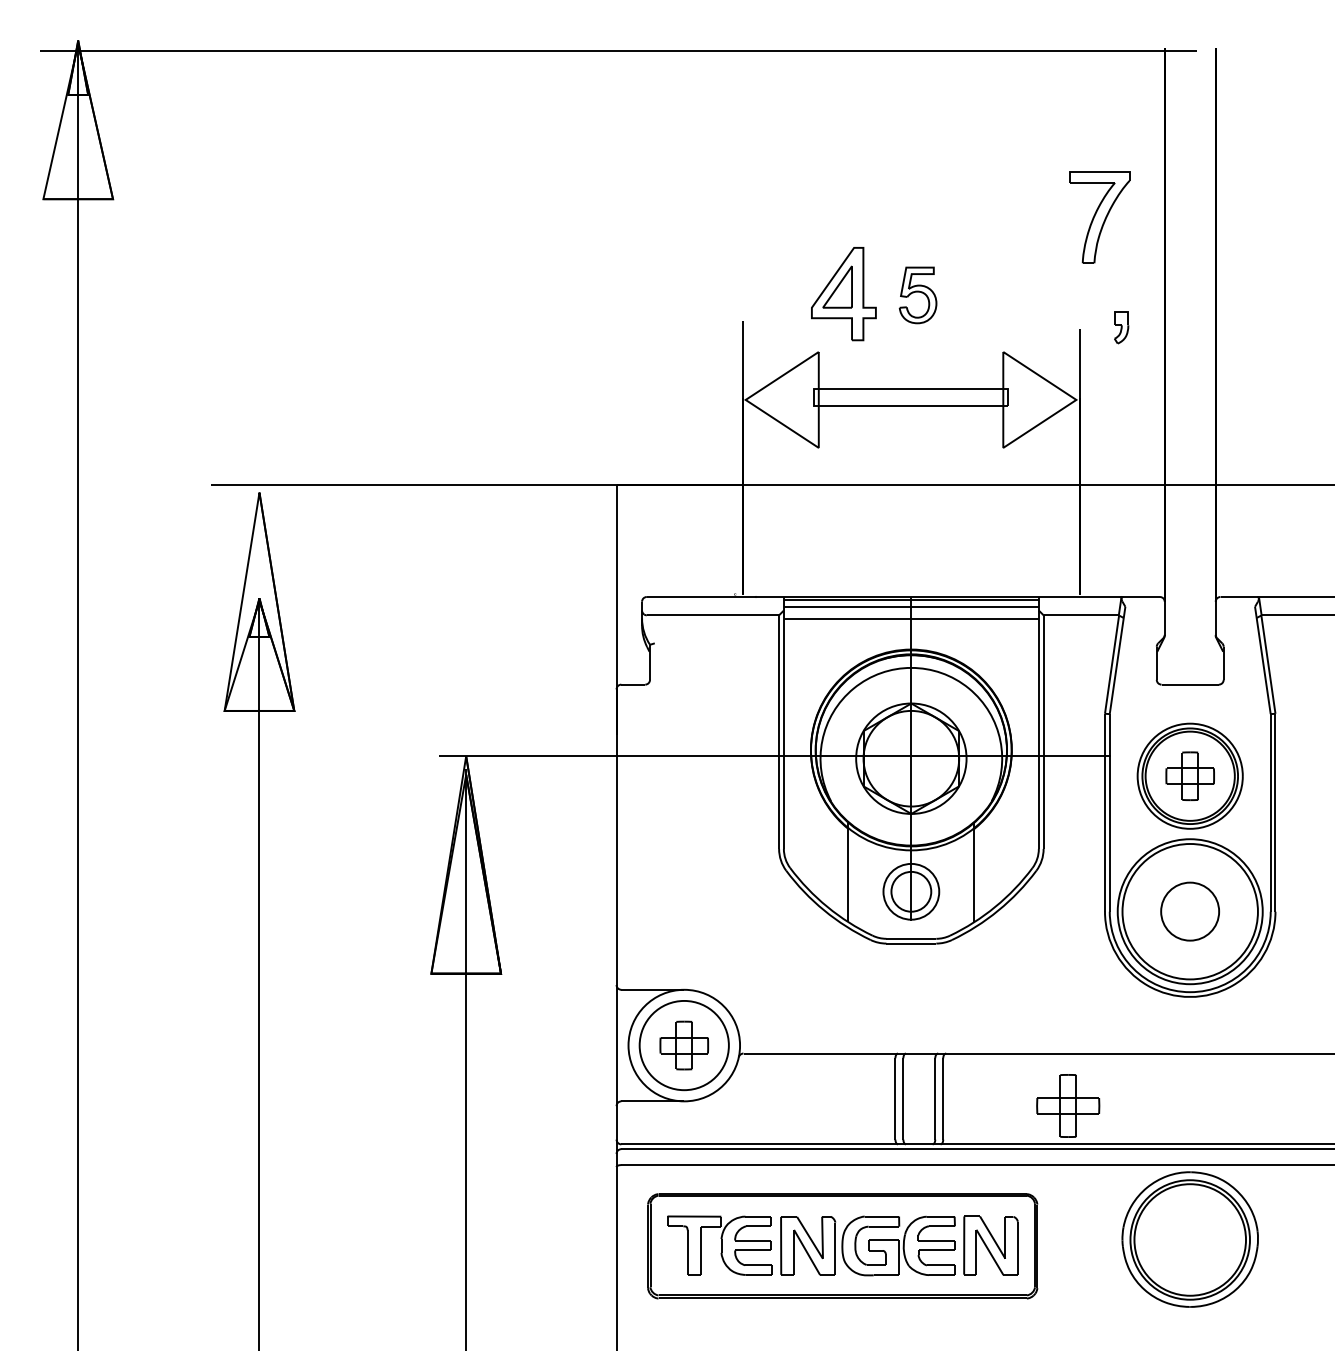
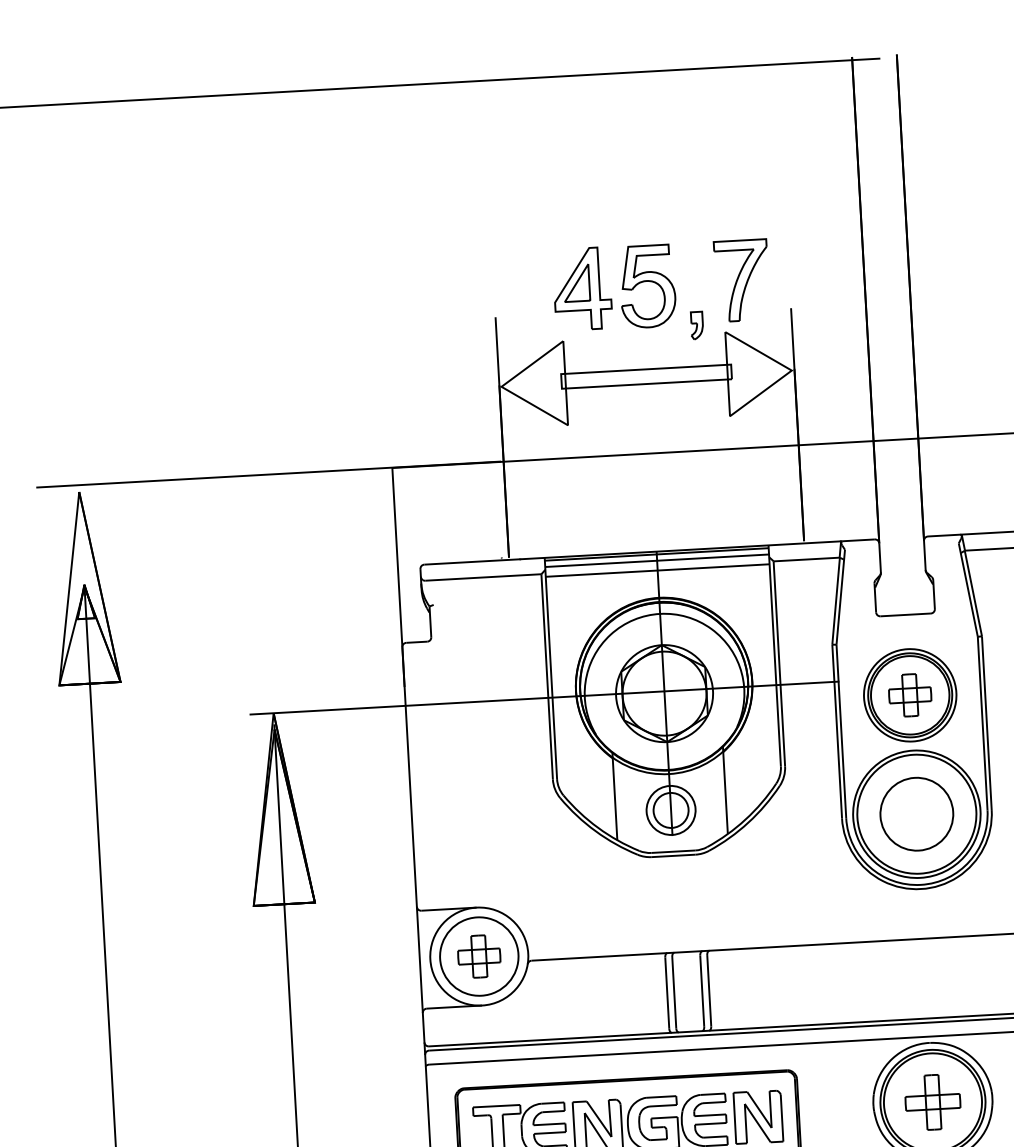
part: (1099, 217) -> (741, 280), moved
part: (917, 295) -> (647, 286), size x1.67
part: (1121, 327) -> (696, 325), moved
part: (1189, 911) -> (916, 814), size x1.43
part: (1068, 1105) -> (933, 1101), moved

